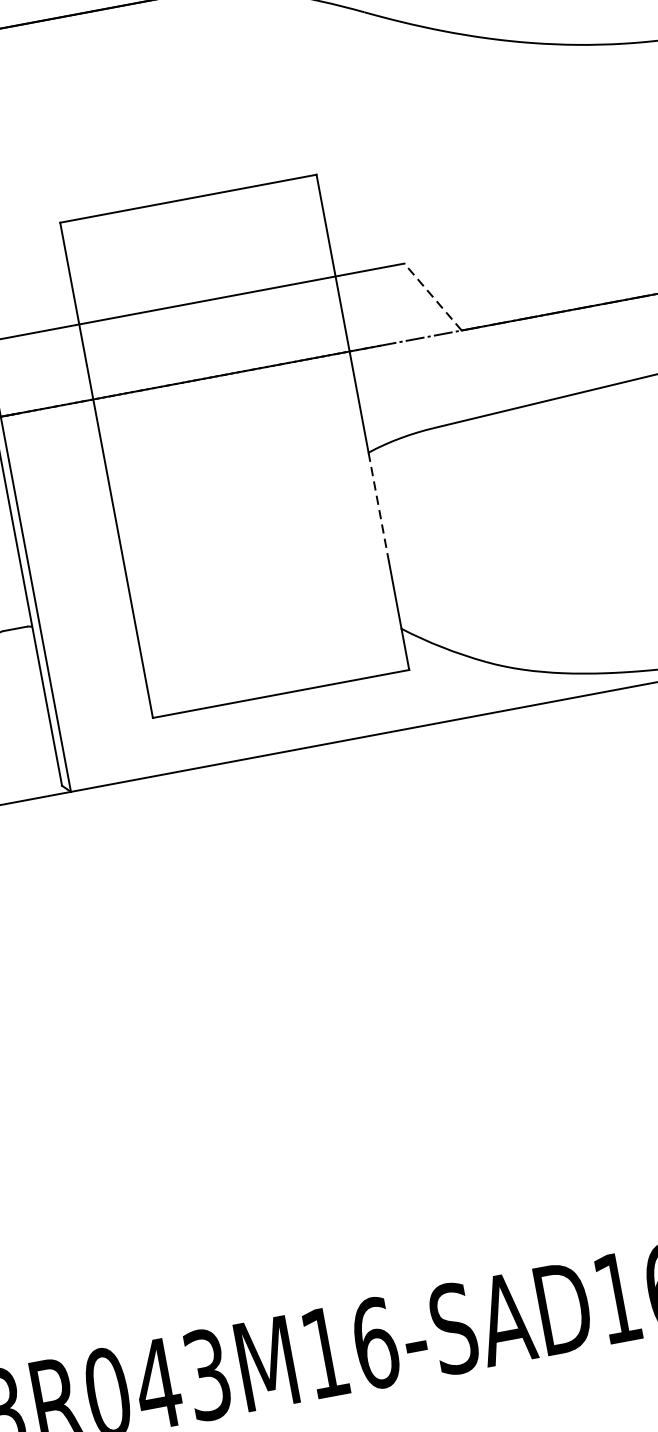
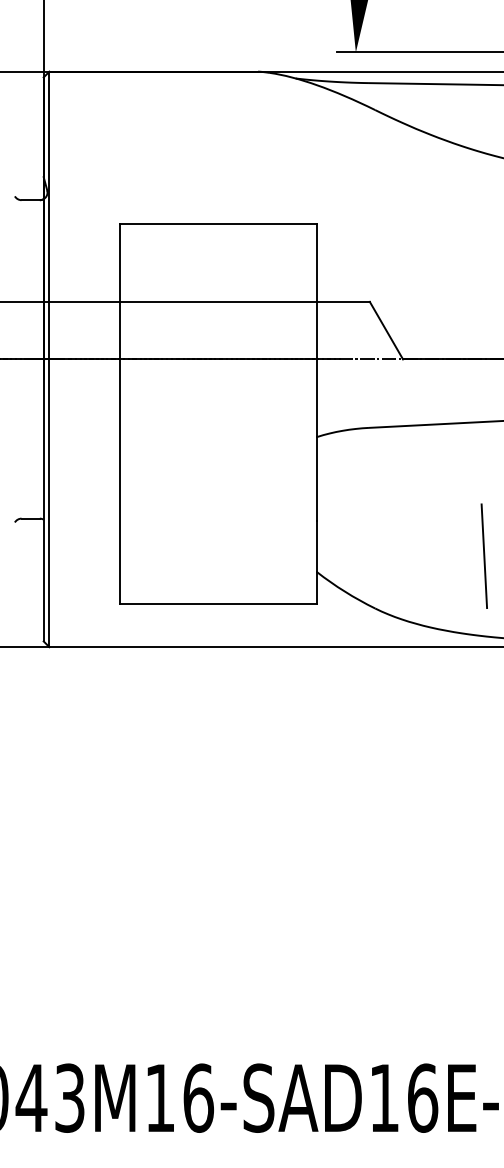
line: (433, 296) -> (386, 330), dashed -> solid
line: (379, 506) -> (317, 478), dashed -> solid
line: (614, 566) -> (483, 555), added

